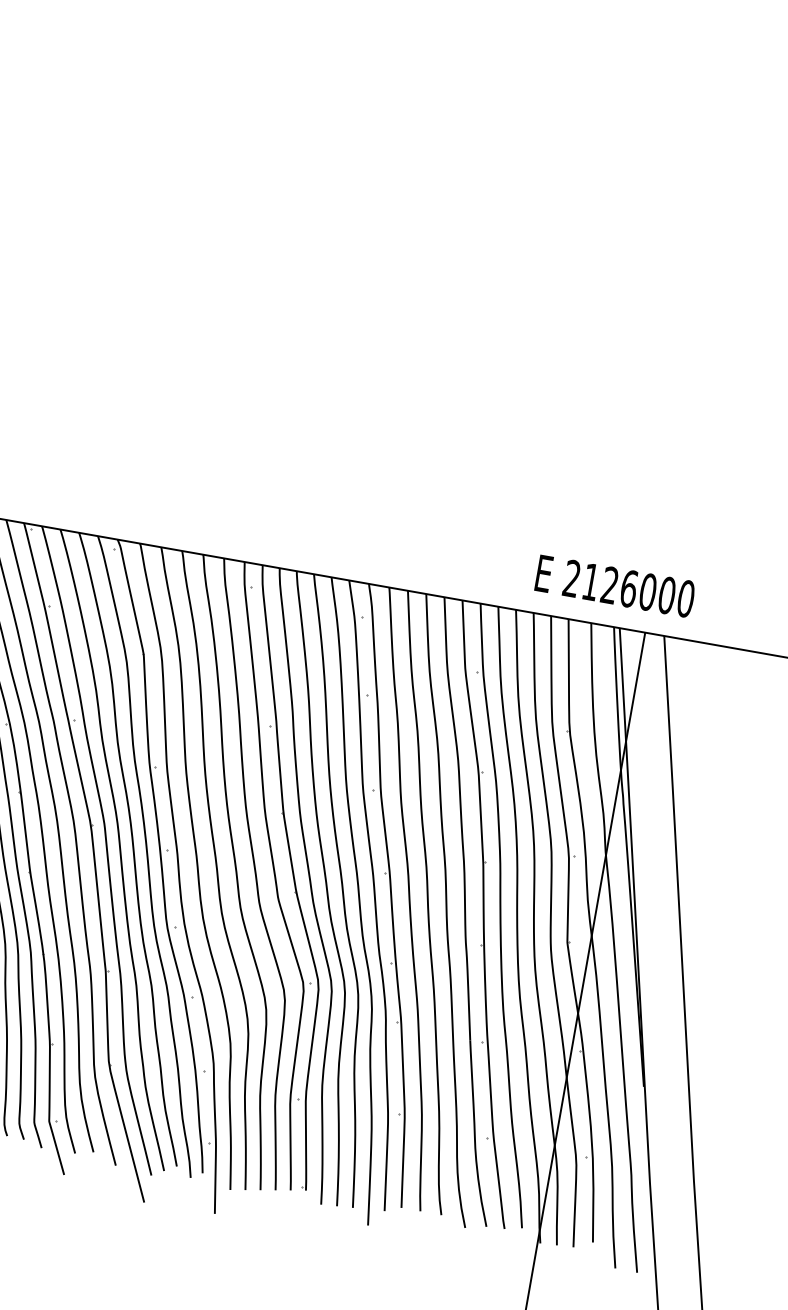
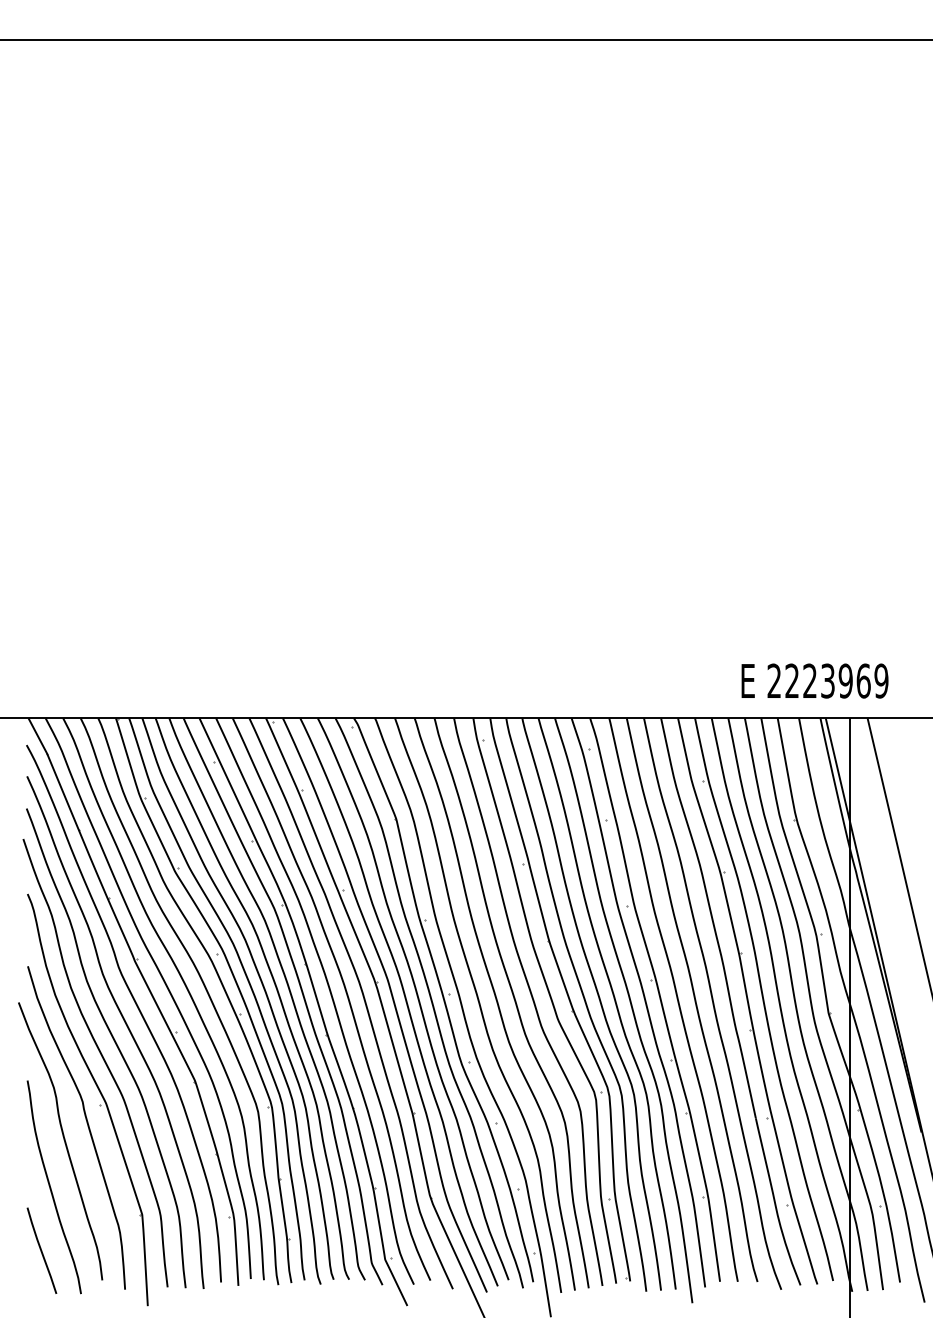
text: (638, 589) -> (836, 680), 2126000 -> 2223969

